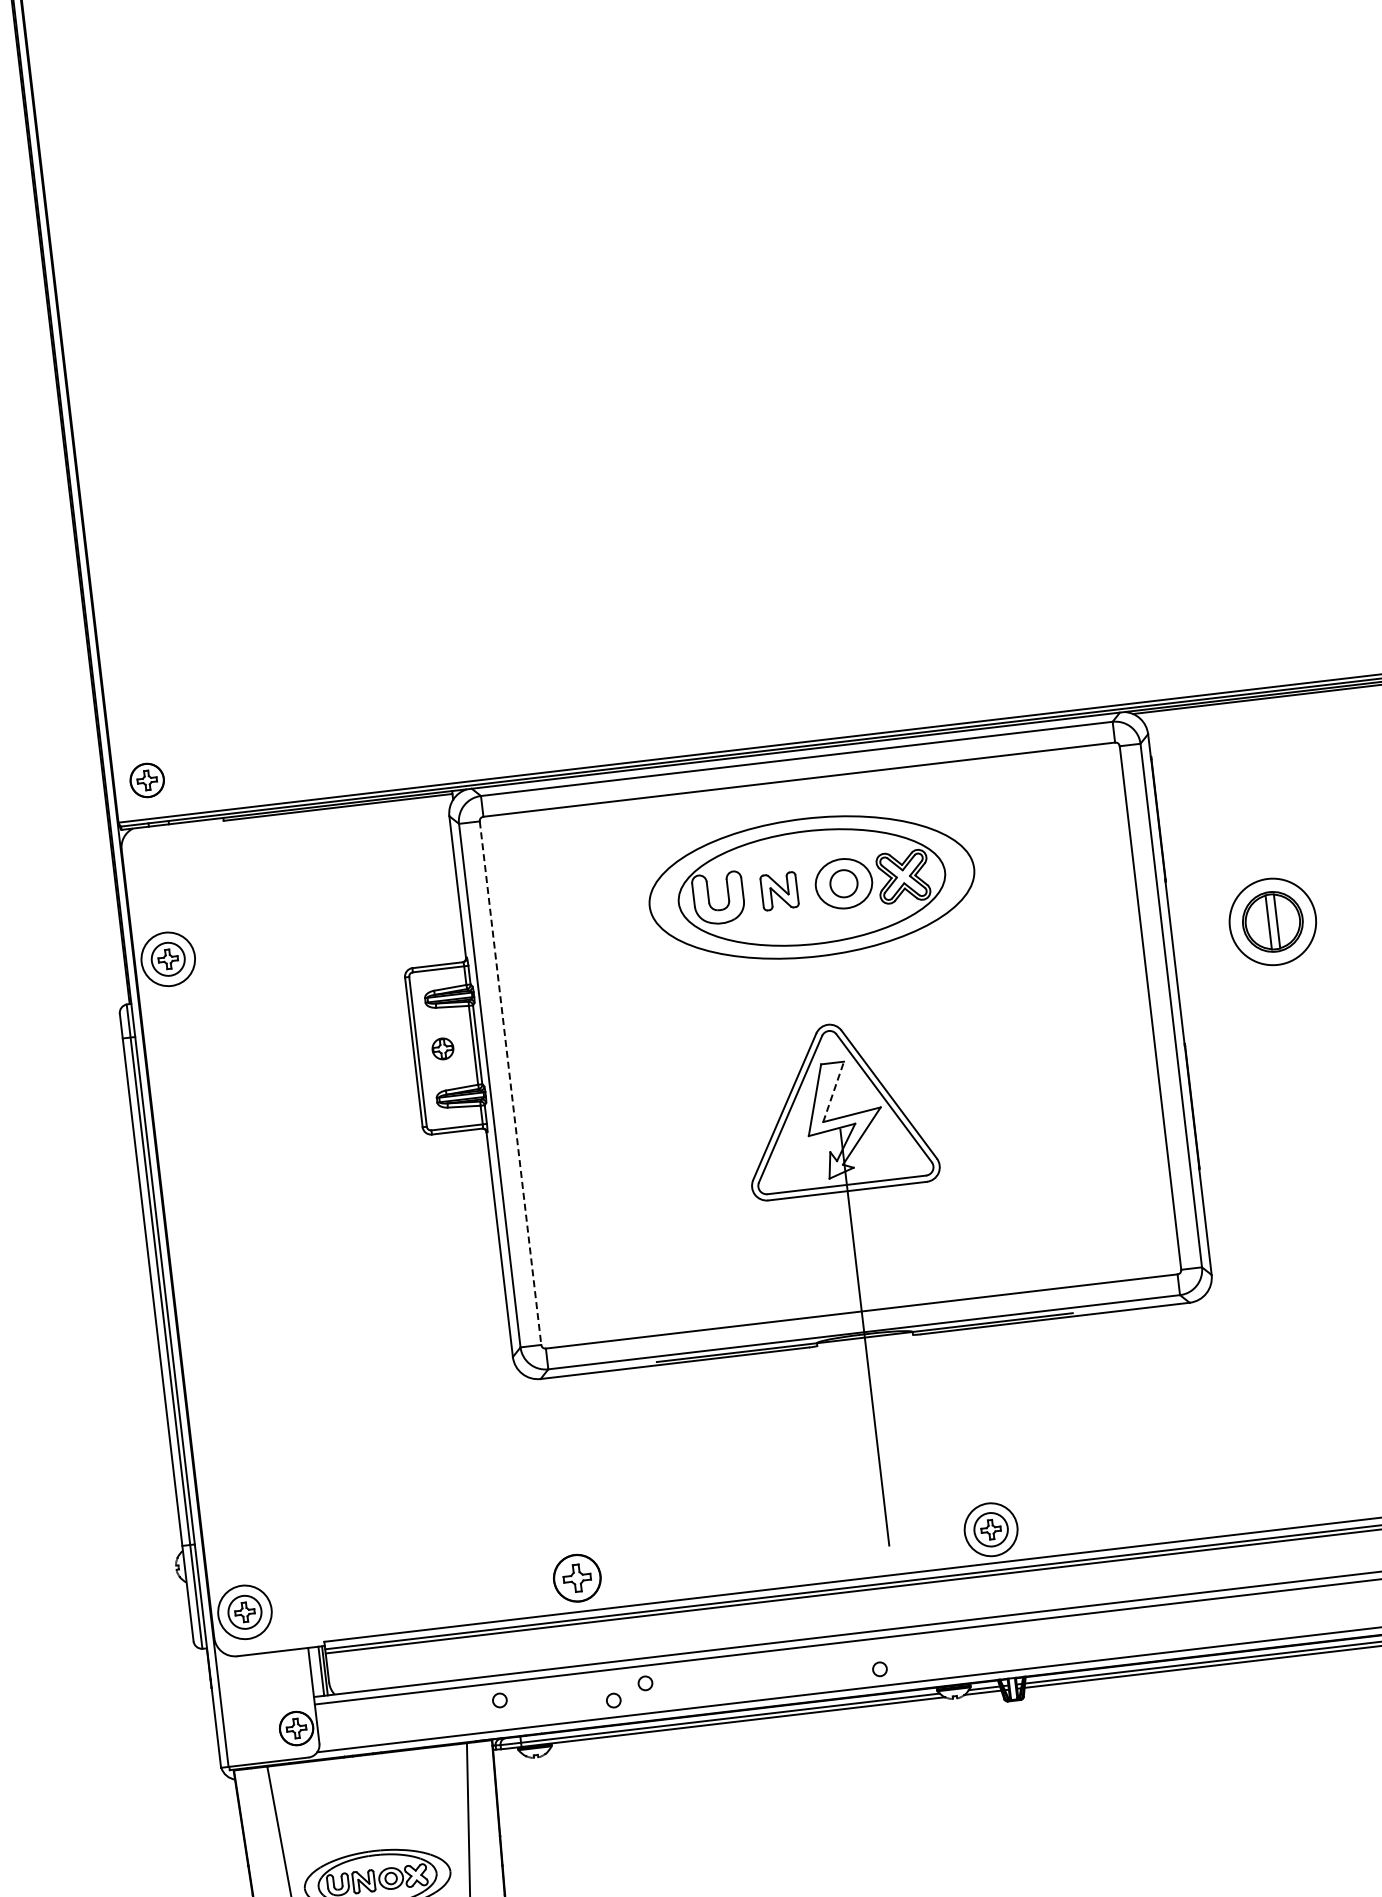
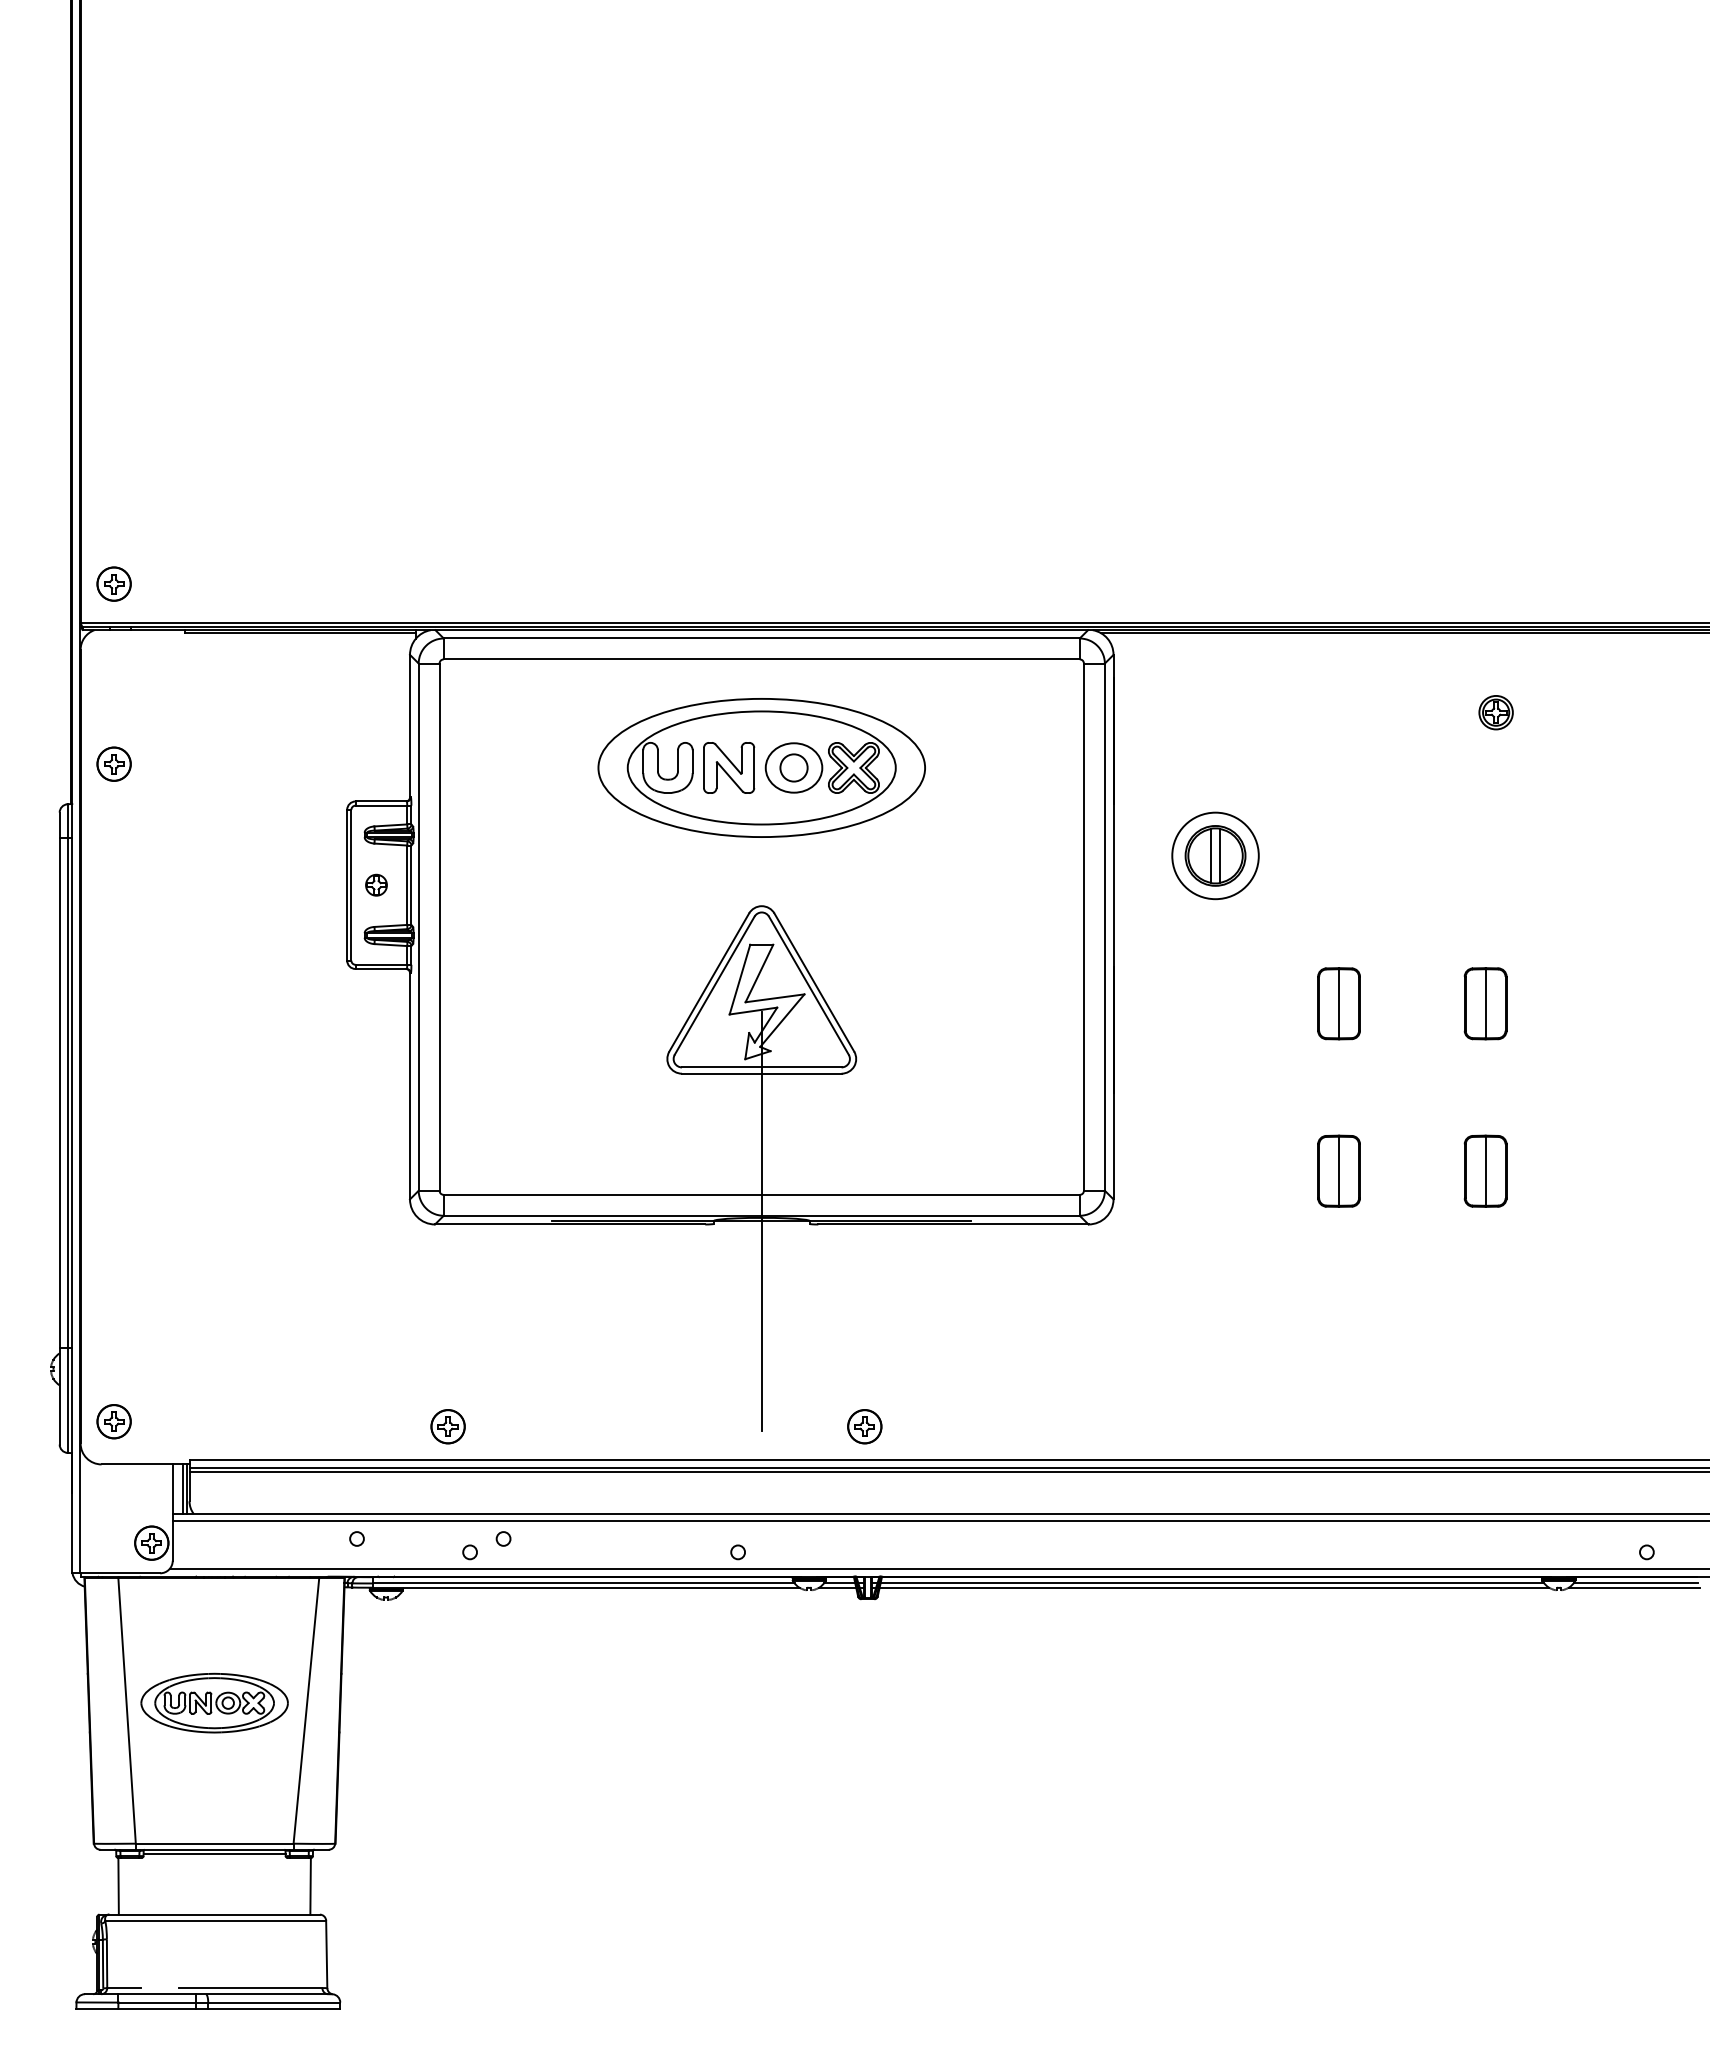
part: (779, 890) -> (729, 767), size x1.43
circle: (167, 958) -> (113, 763), size x0.62
line: (510, 1083) -> (439, 927), dashed -> solid
line: (833, 1091) -> (759, 973), dashed -> solid
circle: (990, 1529) -> (864, 1426), size x0.62
part: (576, 1578) -> (447, 1426), size x0.71
circle: (244, 1612) -> (113, 1421), size x0.62

